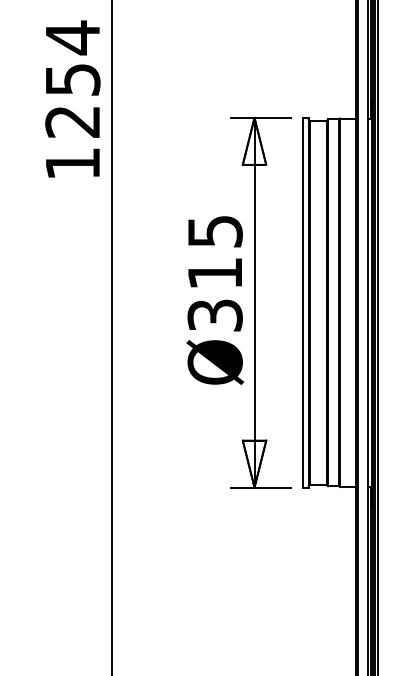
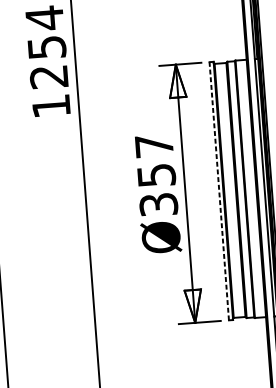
text: (215, 252) -> (155, 160), Ø315 -> Ø357
line: (302, 302) -> (219, 191), solid -> dashed

